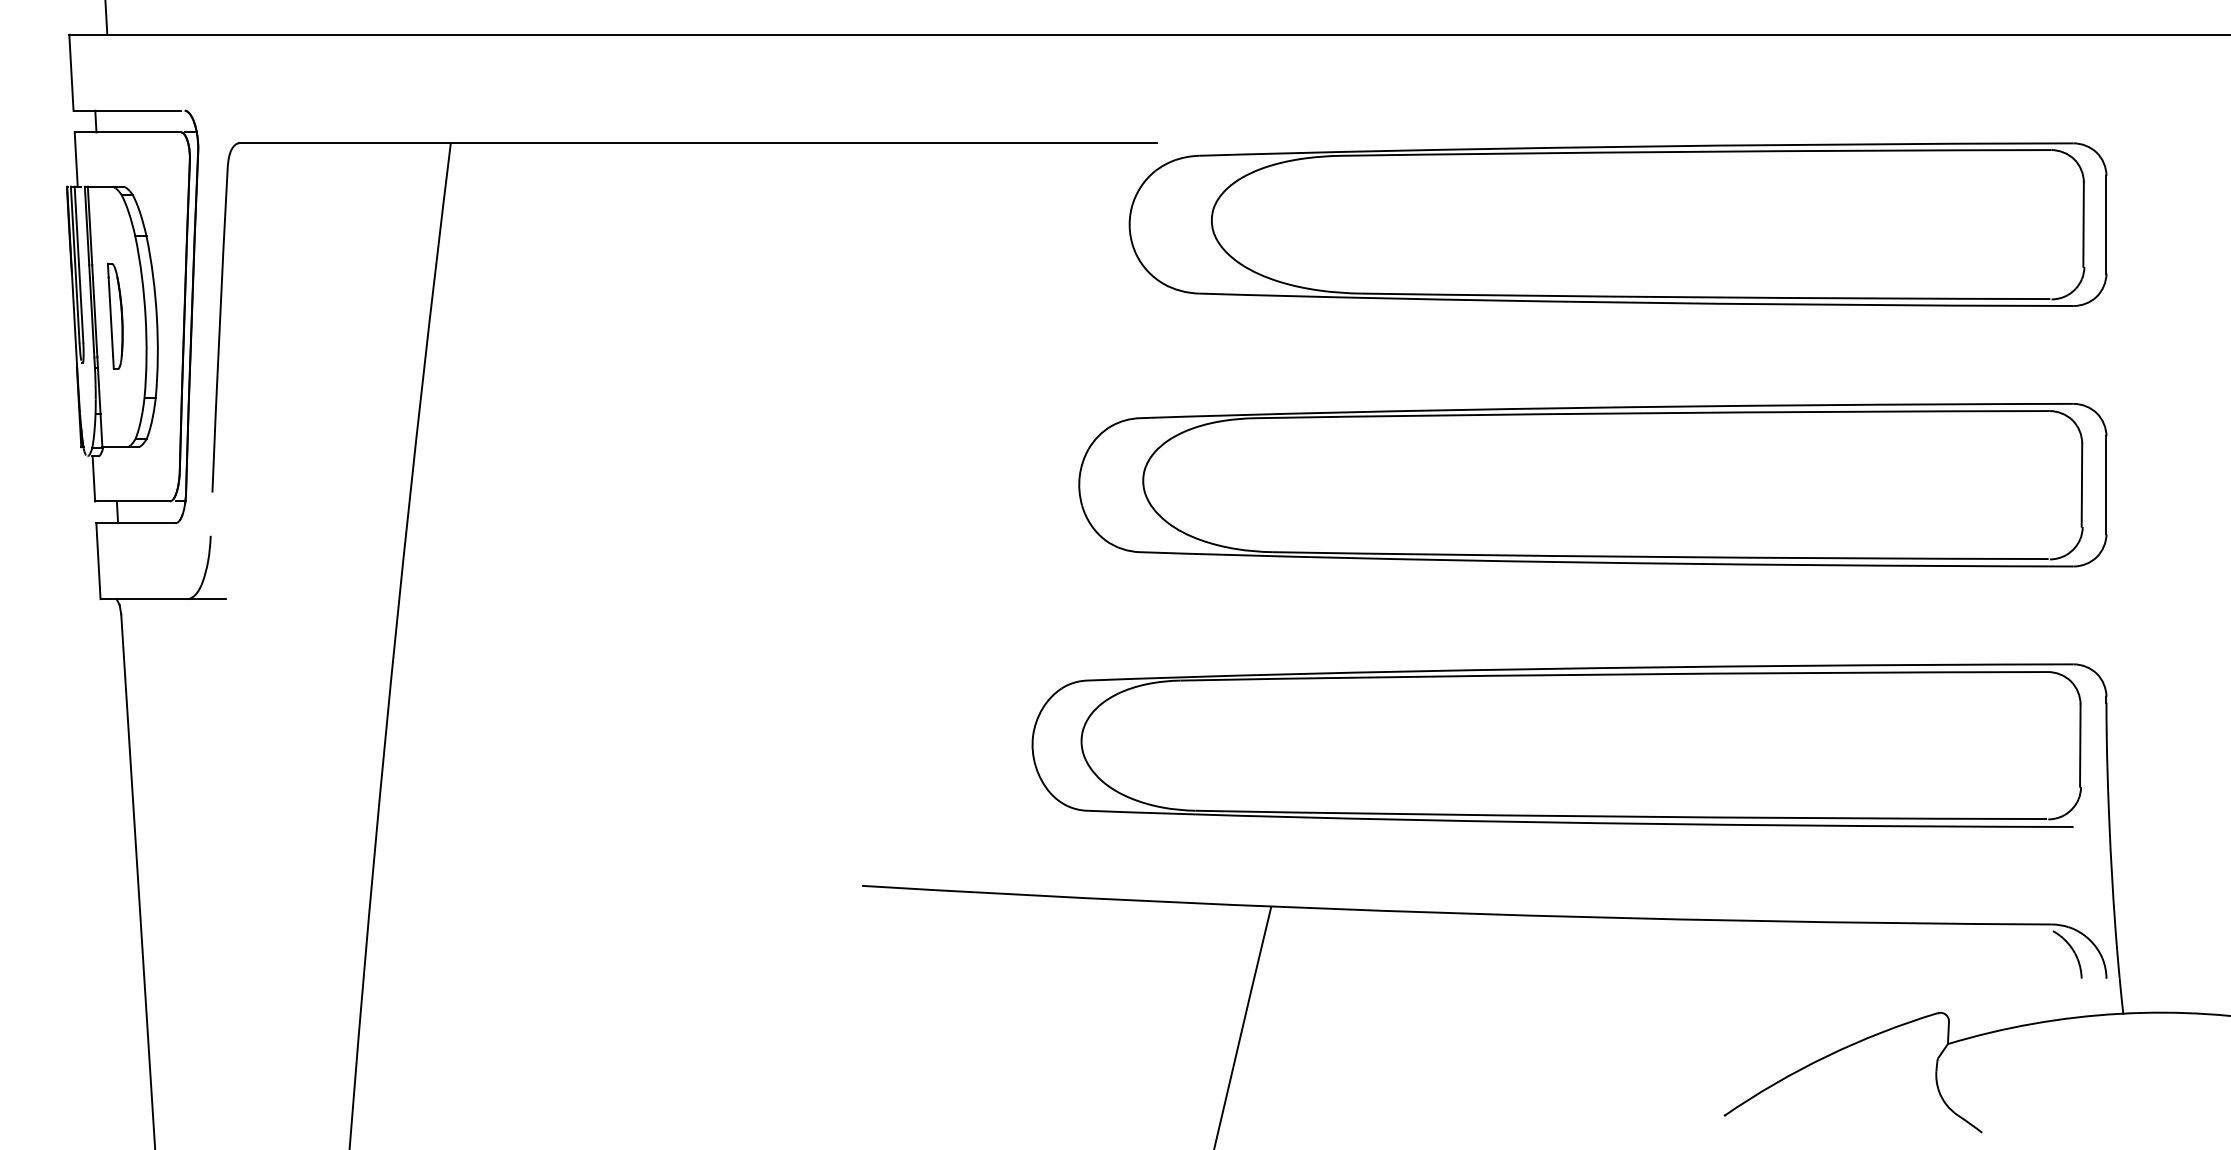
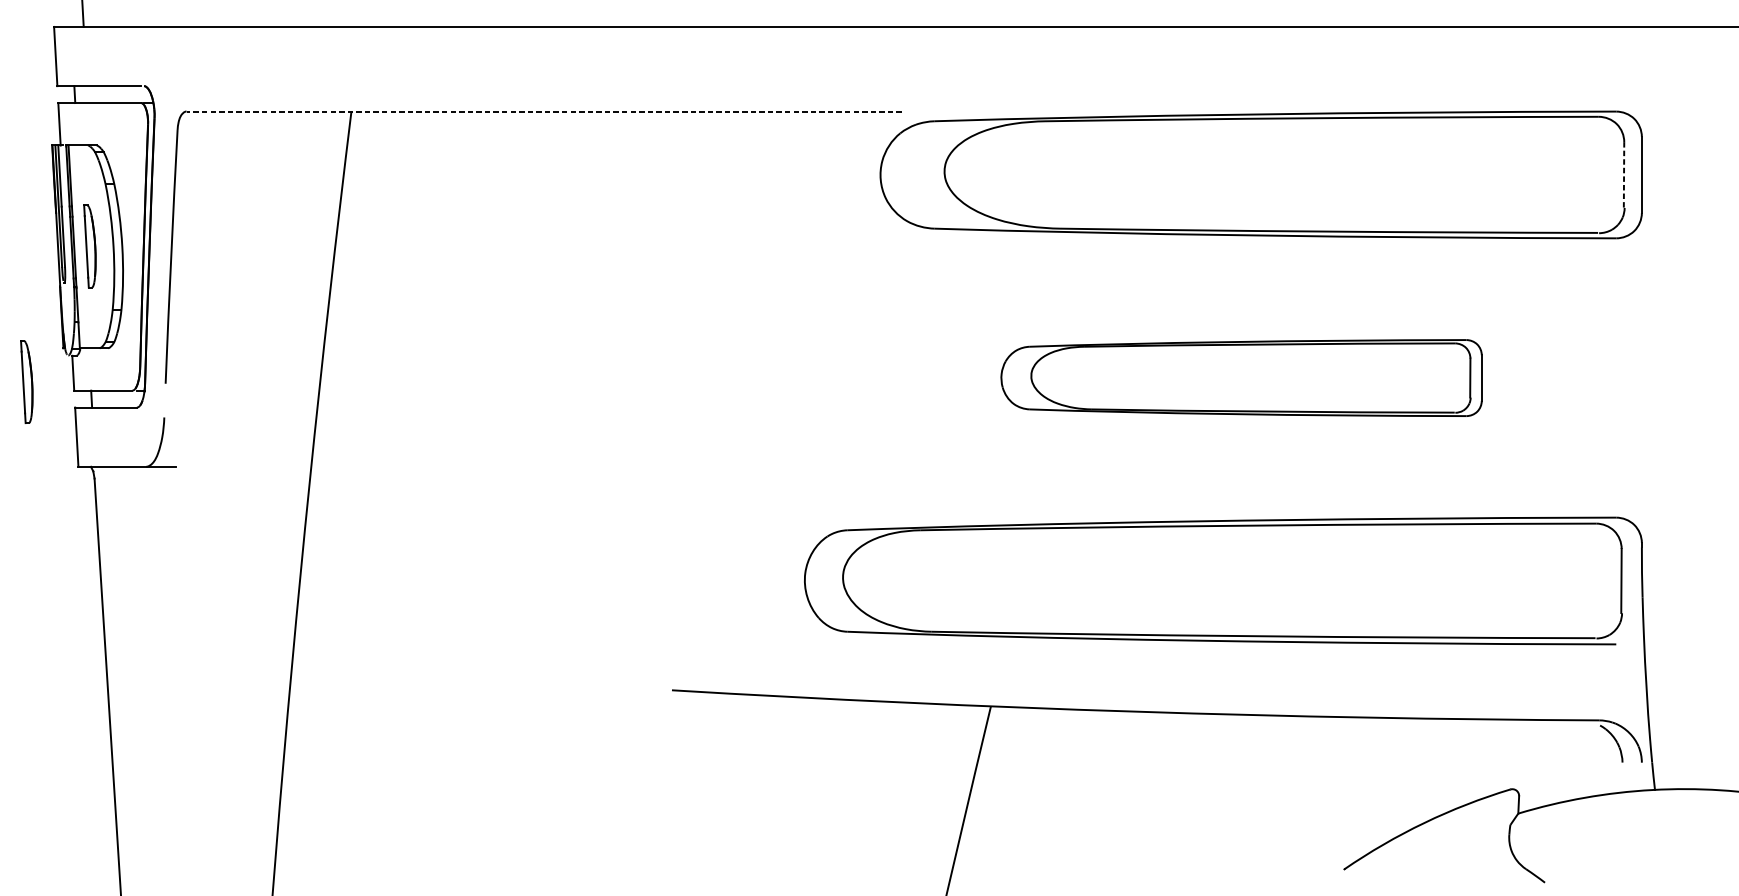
line: (698, 143) -> (544, 111), solid -> dashed
line: (2083, 225) -> (1623, 175), solid -> dashed
part: (1592, 485) -> (1241, 378), size x0.6
part: (34, 489) -> (26, 381), added

